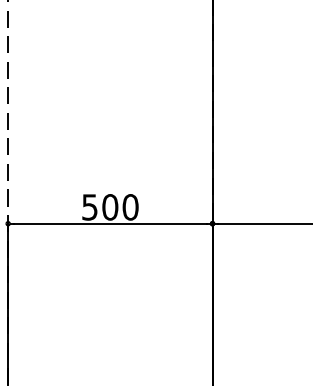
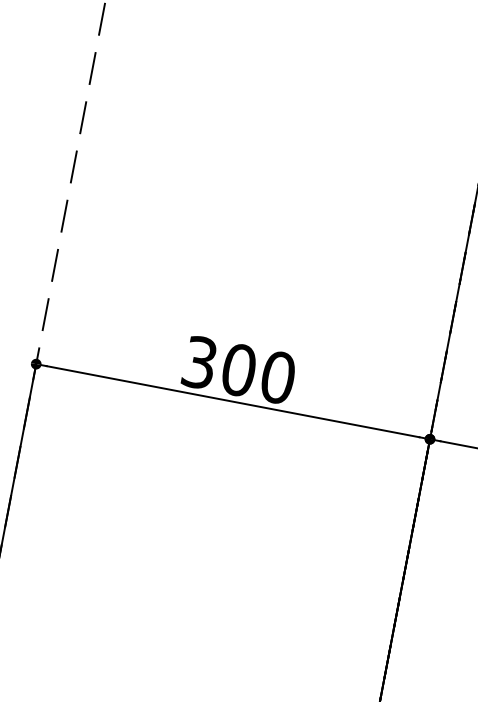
text: (90, 206) -> (201, 361), 500 -> 300

